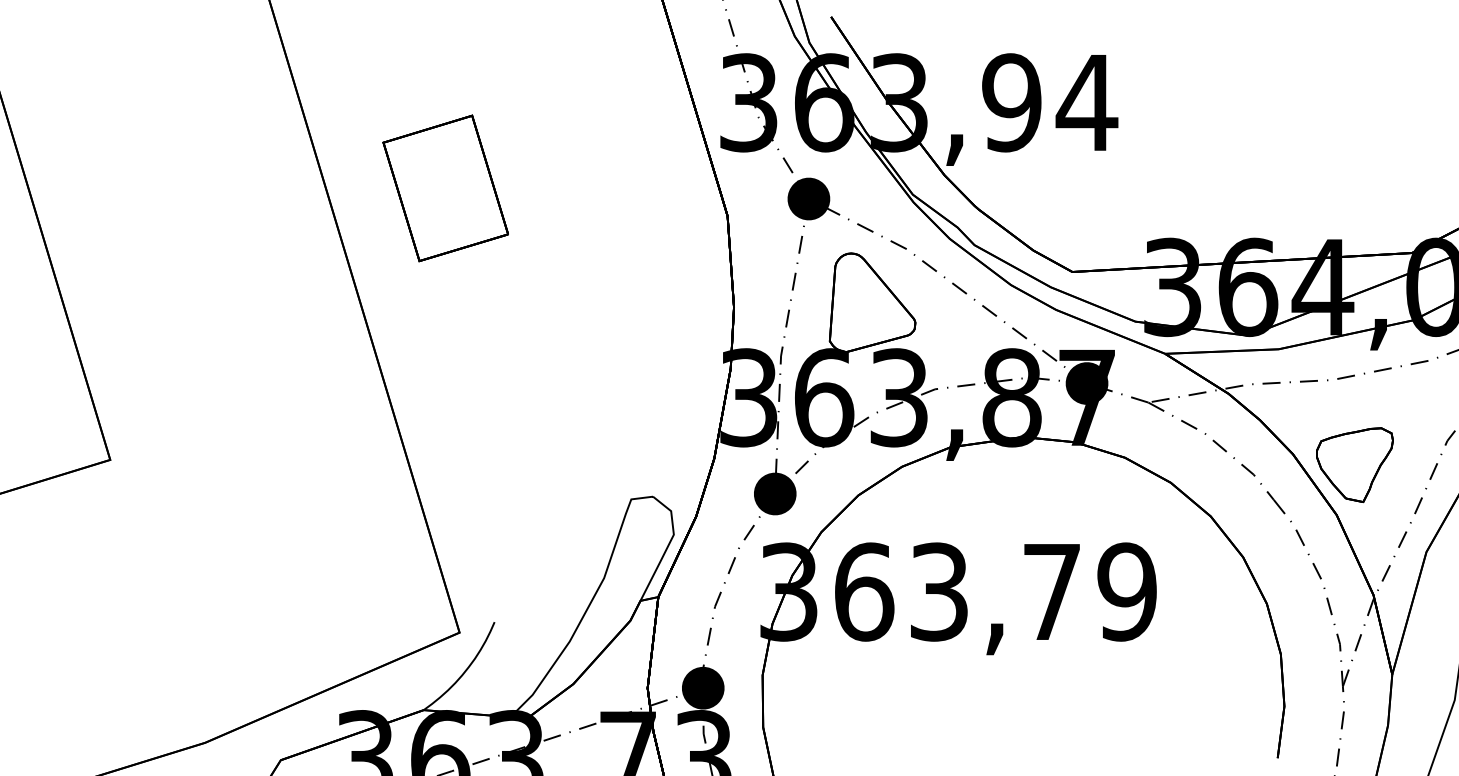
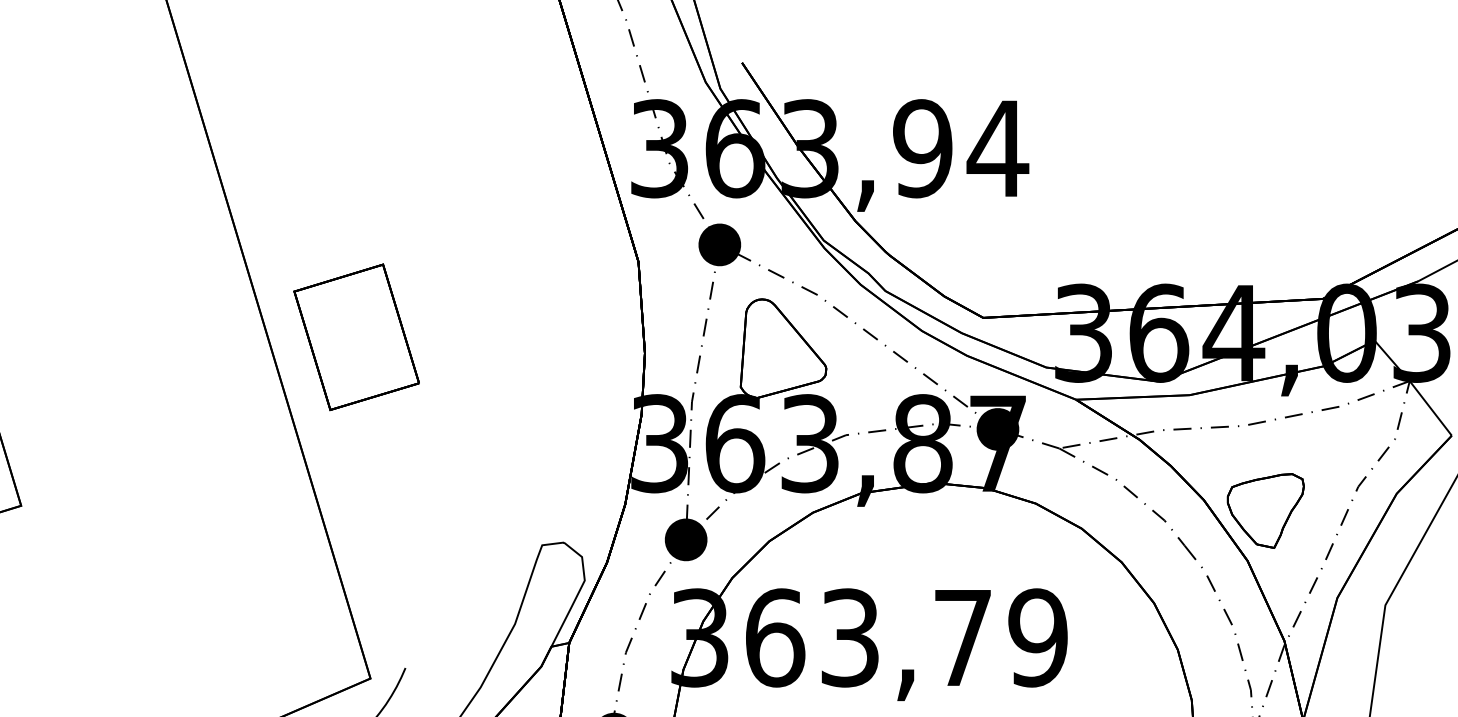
part: (445, 188) -> (356, 337), moved

